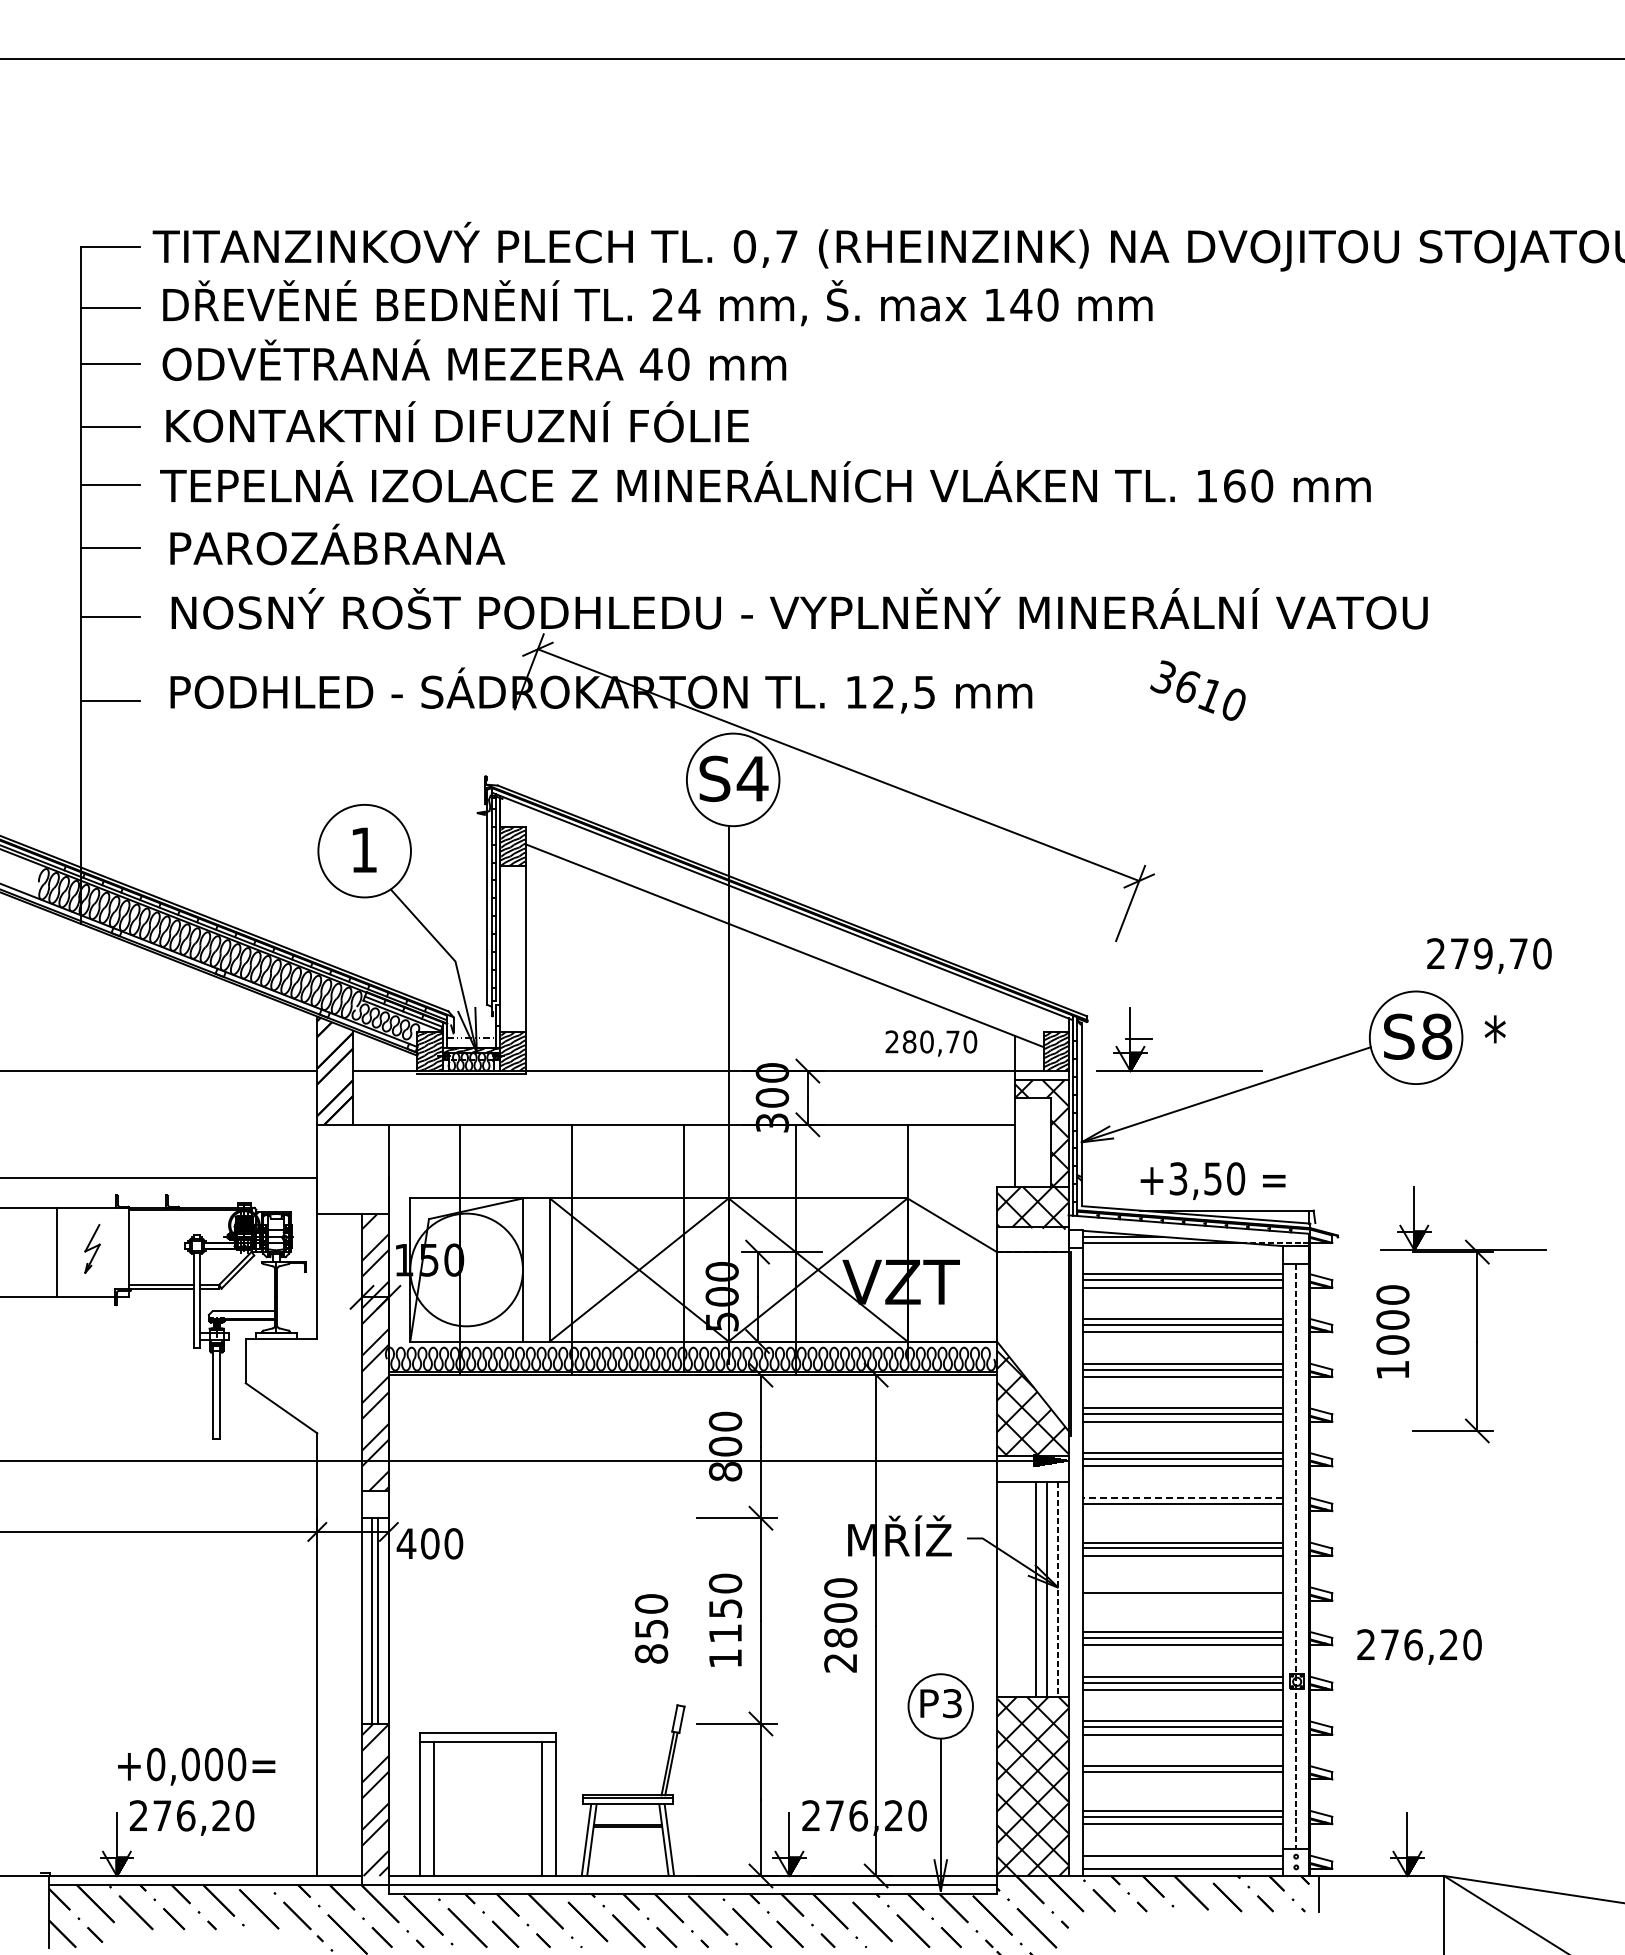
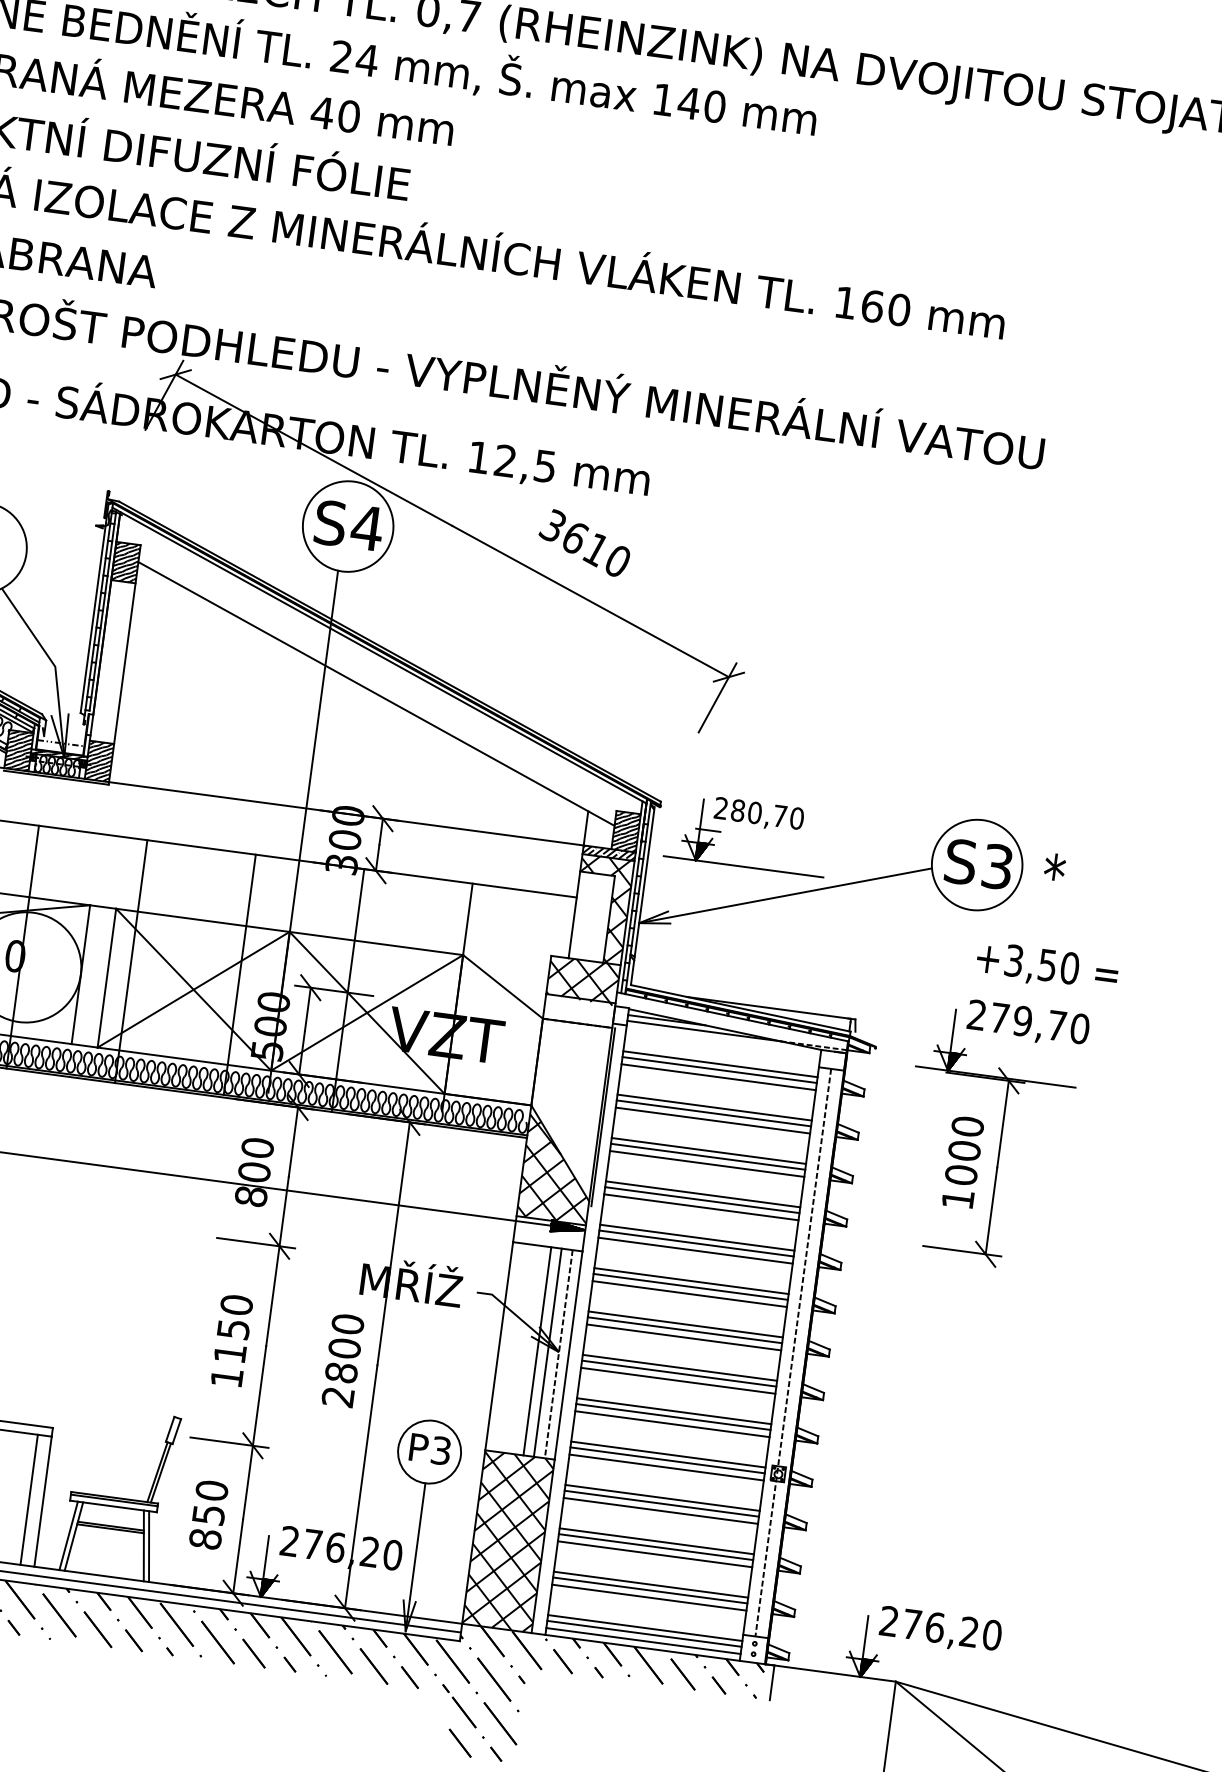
text: (1197, 690) -> (584, 542), moved
text: (1489, 955) -> (1028, 1023), moved
text: (1437, 1036) -> (998, 866), S8 -> S3
text: (931, 1043) -> (759, 814), moved
hatch: (1041, 1075) -> (608, 853), added
text: (1212, 1180) -> (1046, 966), moved
text: (1392, 1331) -> (962, 1161), moved
line: (1182, 1497) -> (691, 1280), dashed -> solid
line: (1182, 1511) -> (689, 1294), added
line: (1182, 1587) -> (679, 1368), added
line: (1182, 1600) -> (677, 1380), added
text: (651, 1628) -> (208, 1514), moved
text: (1419, 1646) -> (940, 1629), moved
line: (1182, 1779) -> (654, 1554), added
line: (1182, 1861) -> (643, 1633), added

